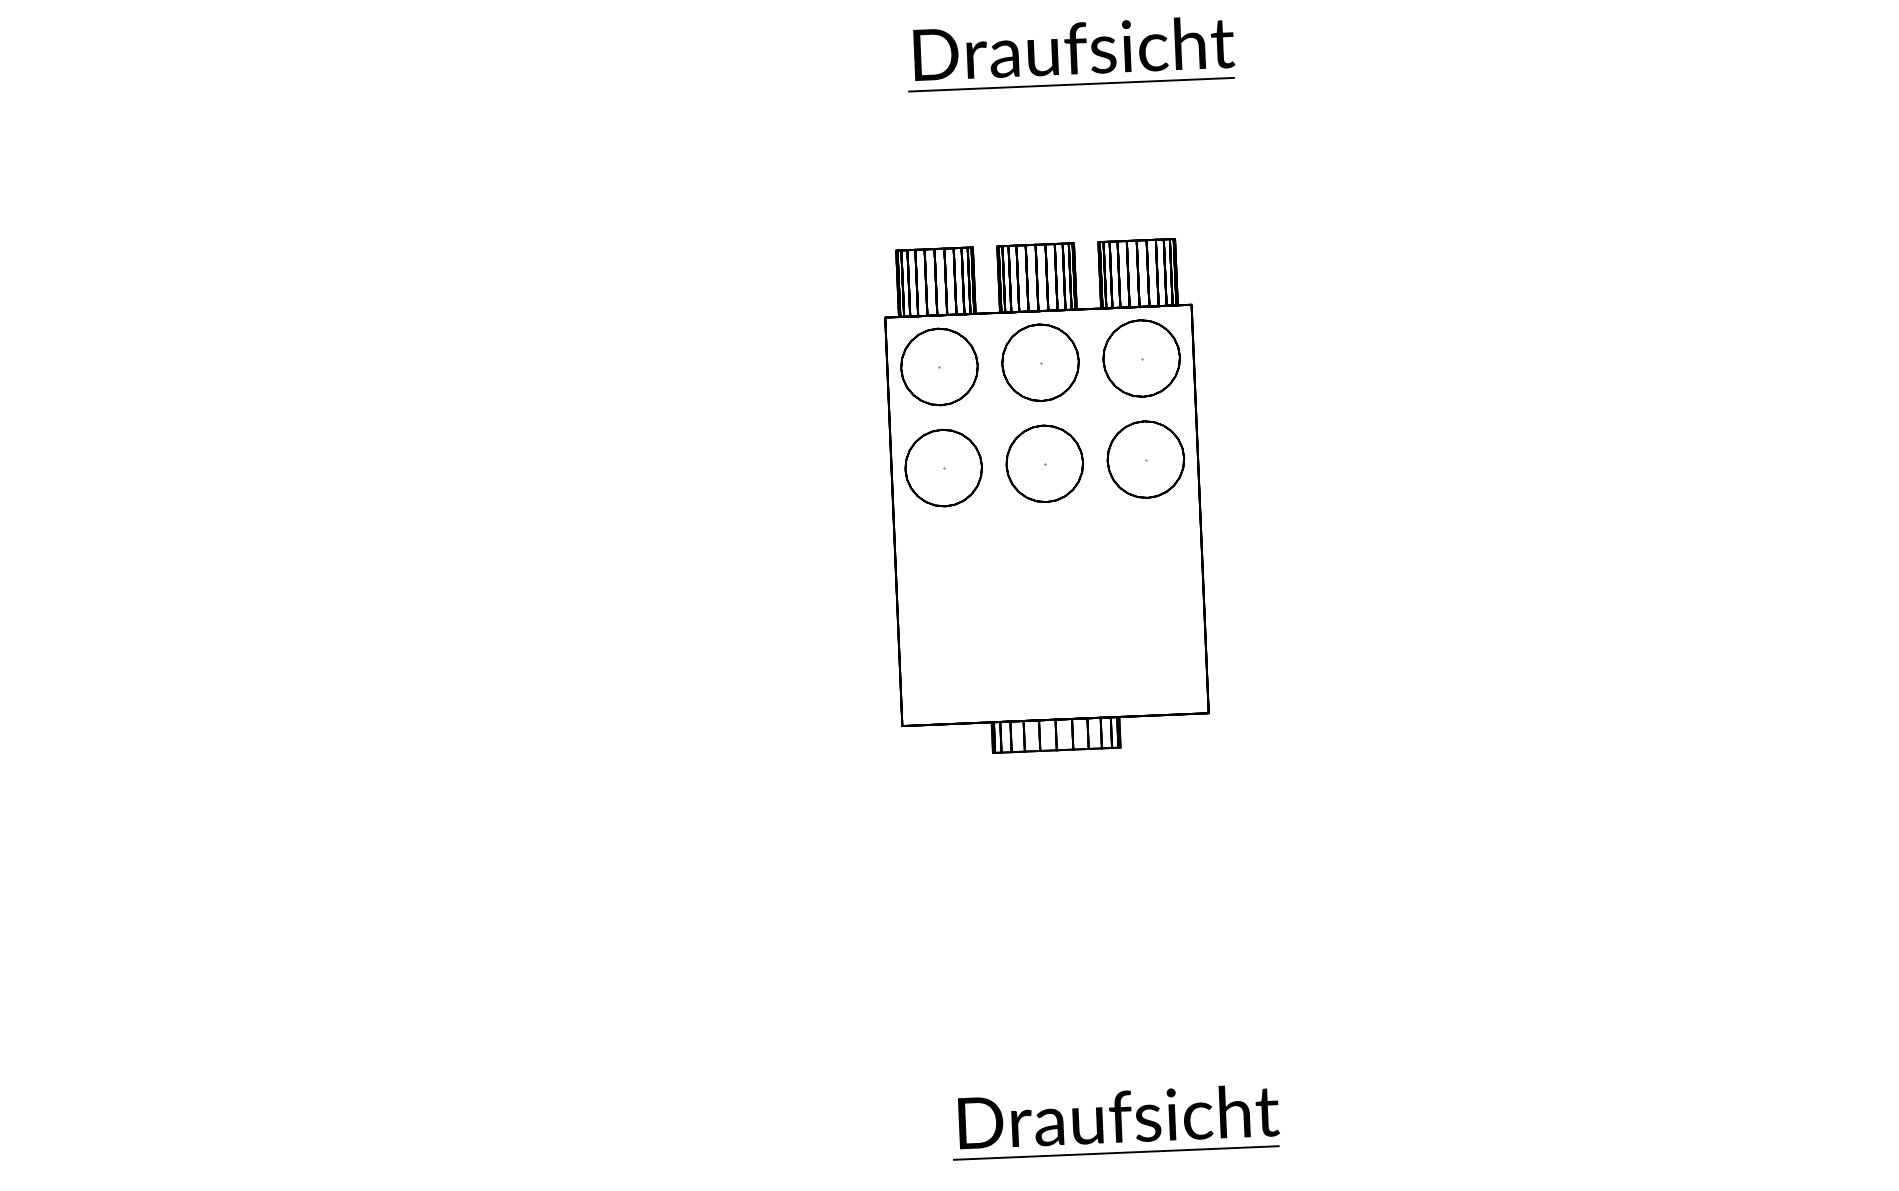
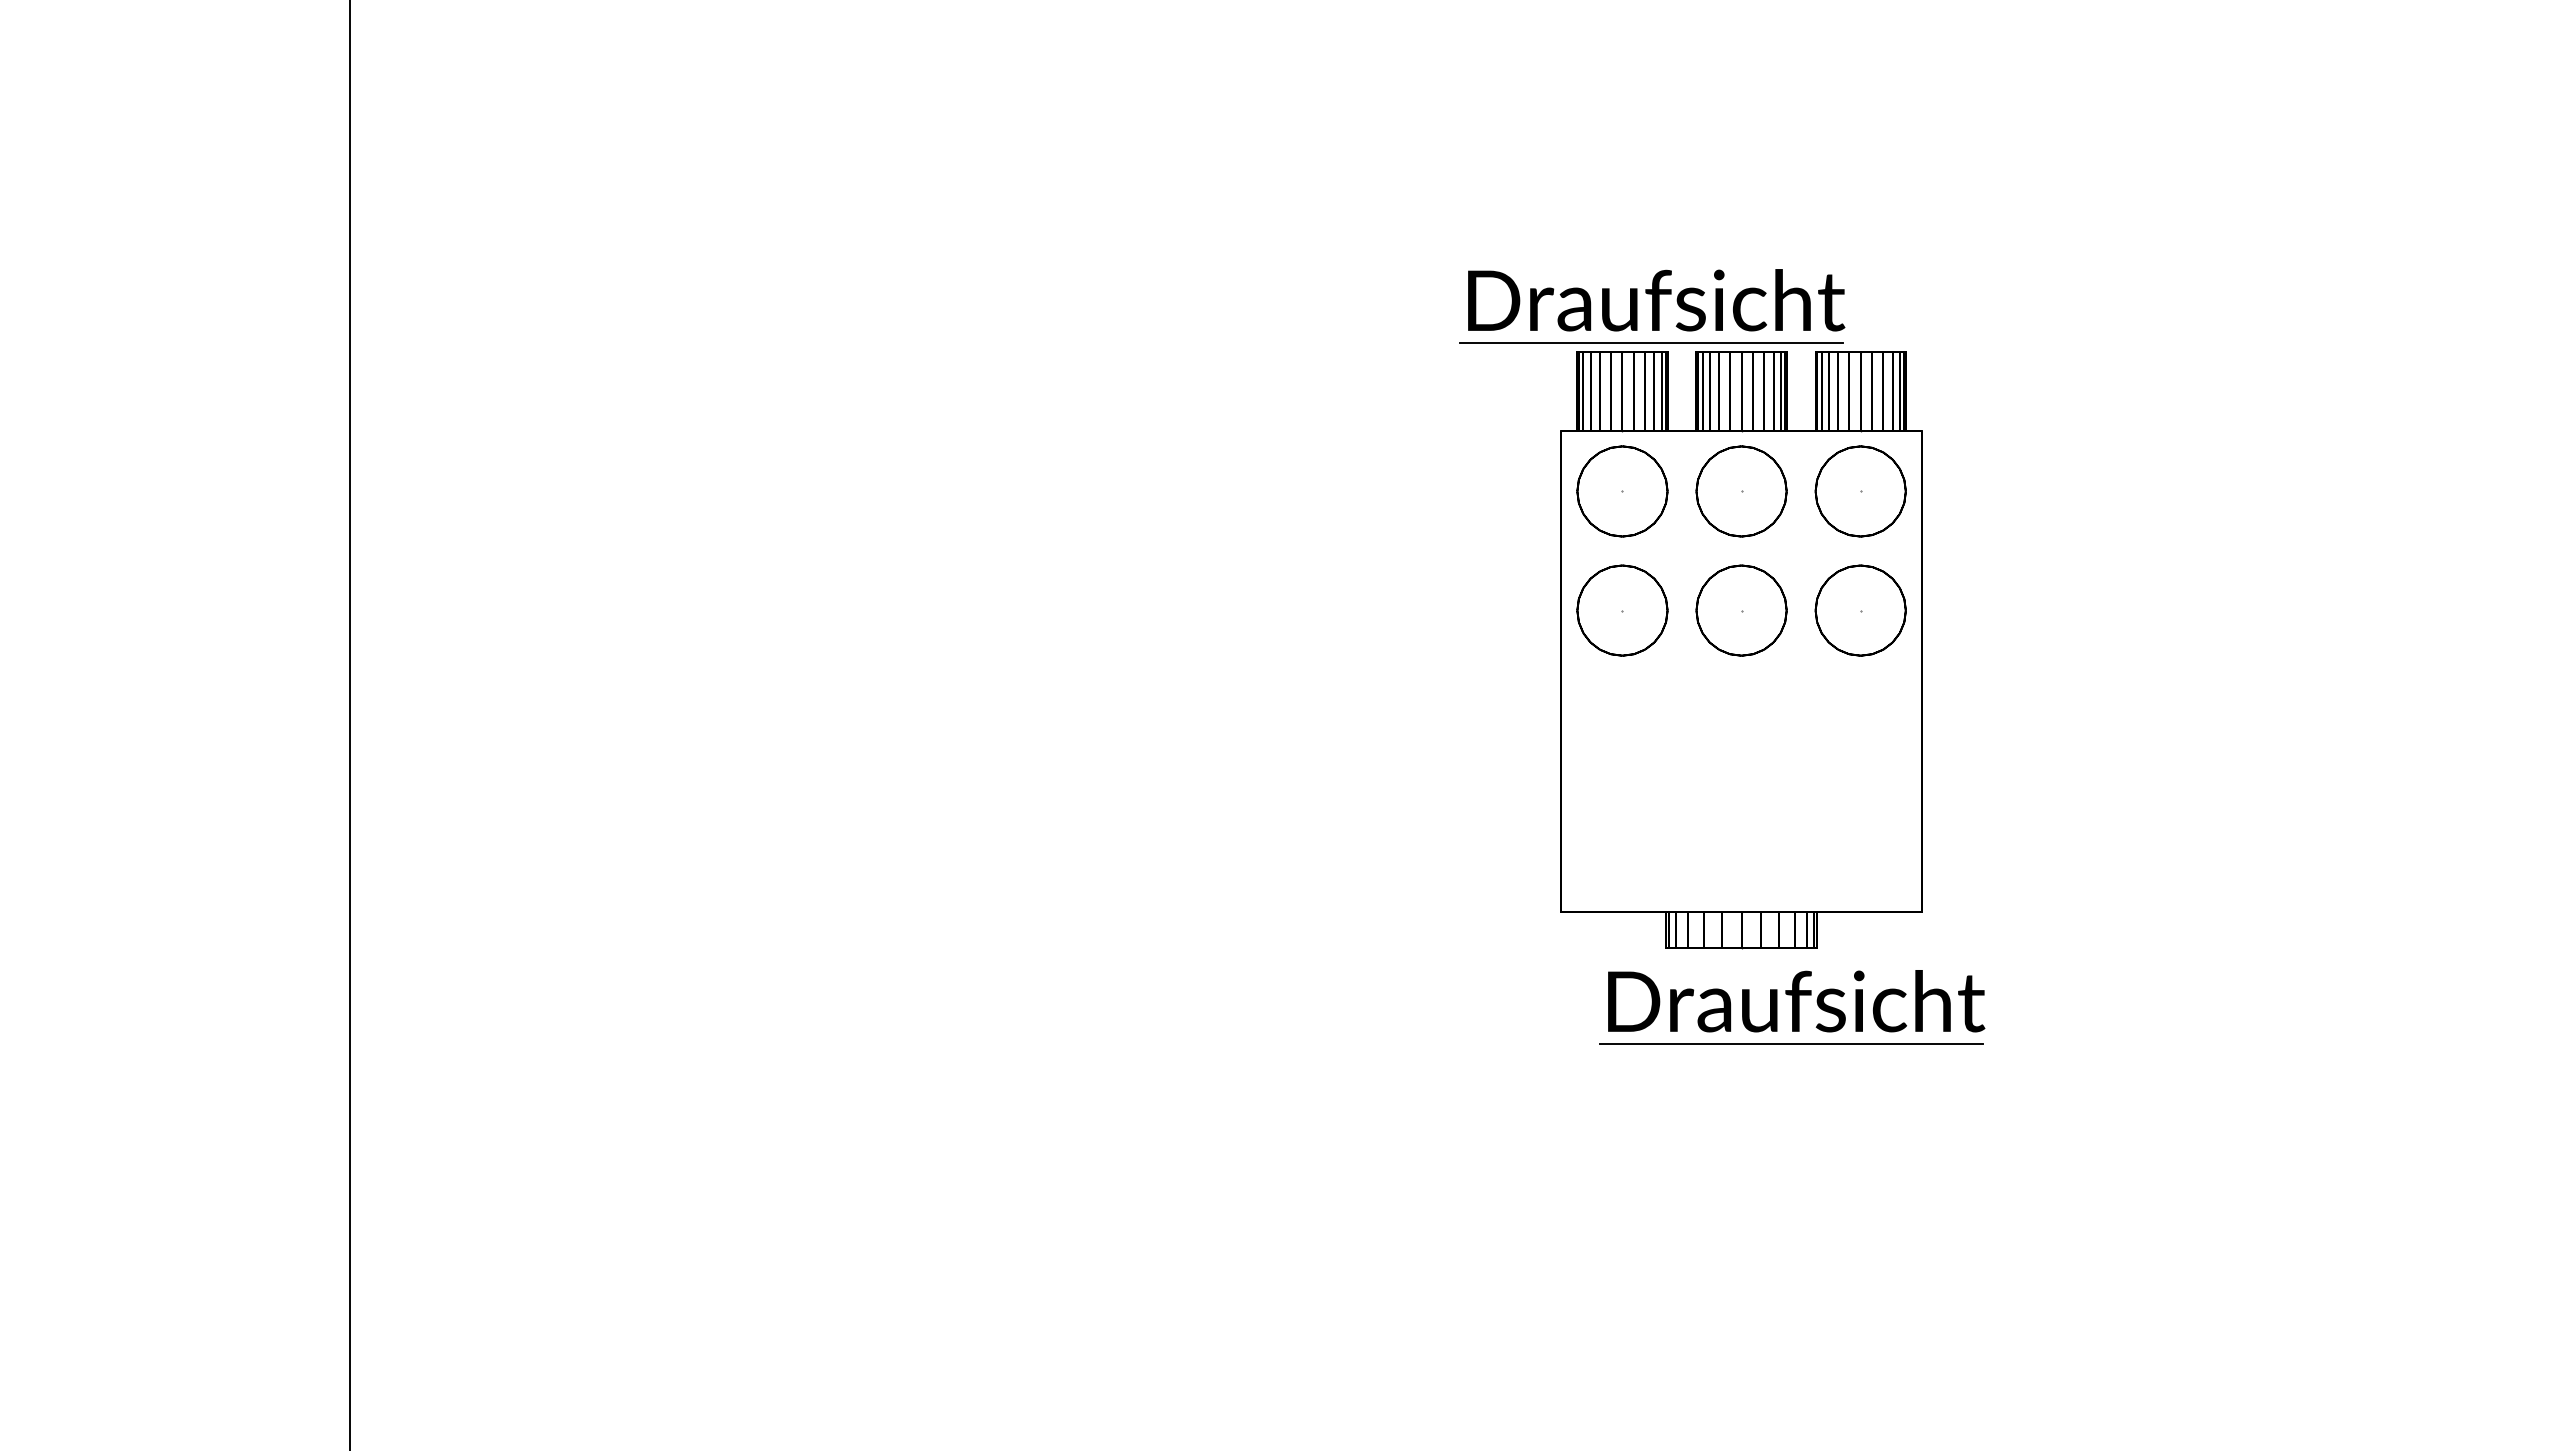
part: (1070, 53) -> (1652, 306), moved
part: (1115, 1122) -> (1792, 1007), moved

